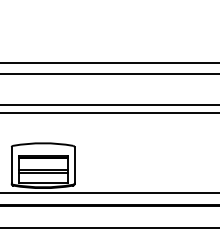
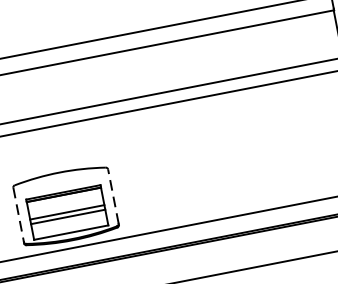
line: (74, 164) -> (113, 195), solid -> dashed
line: (11, 165) -> (18, 215), solid -> dashed

